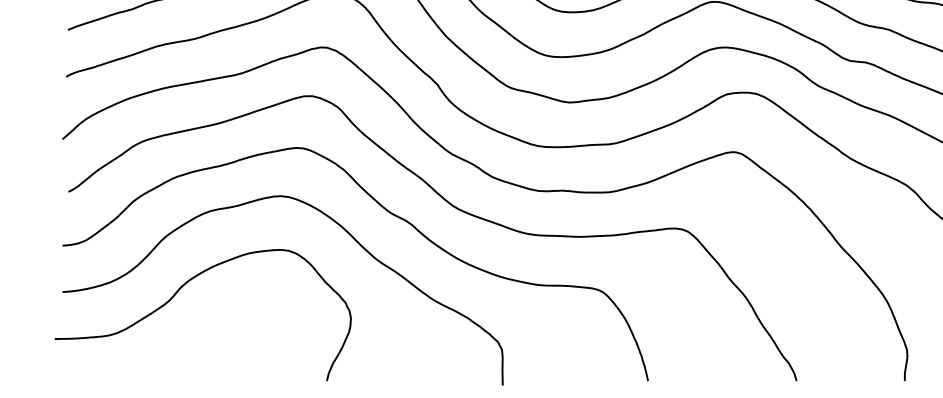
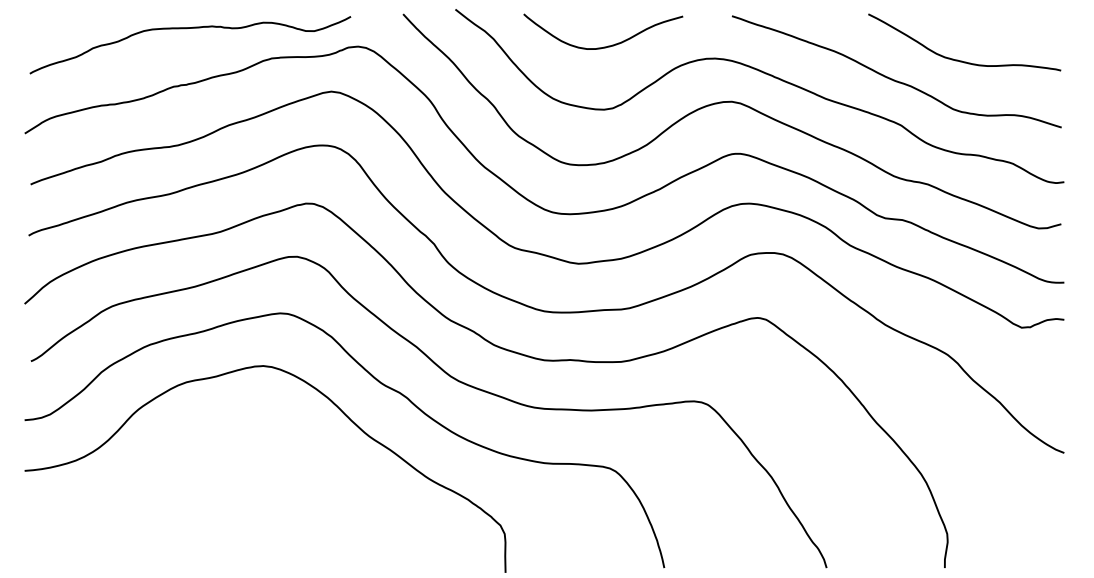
curve: (178, 291) -> (151, 470), removed

